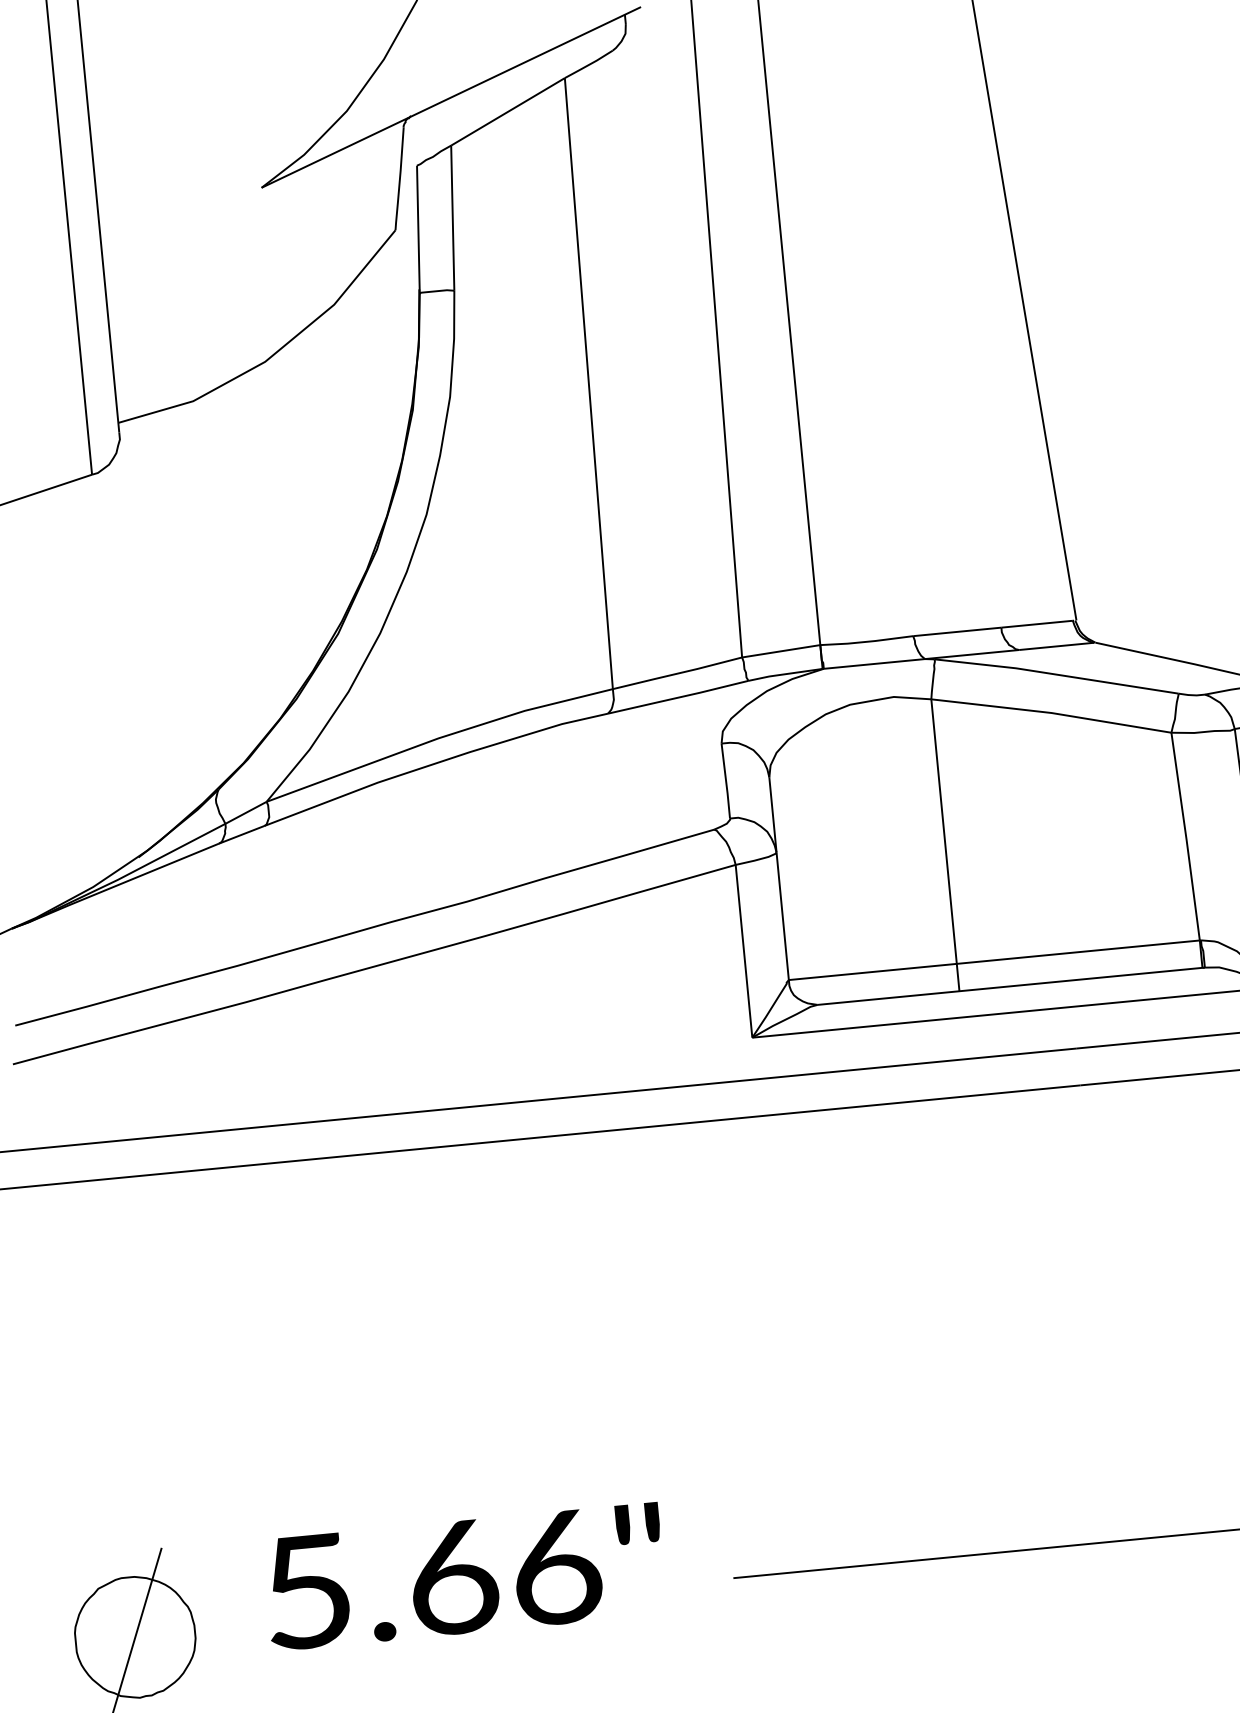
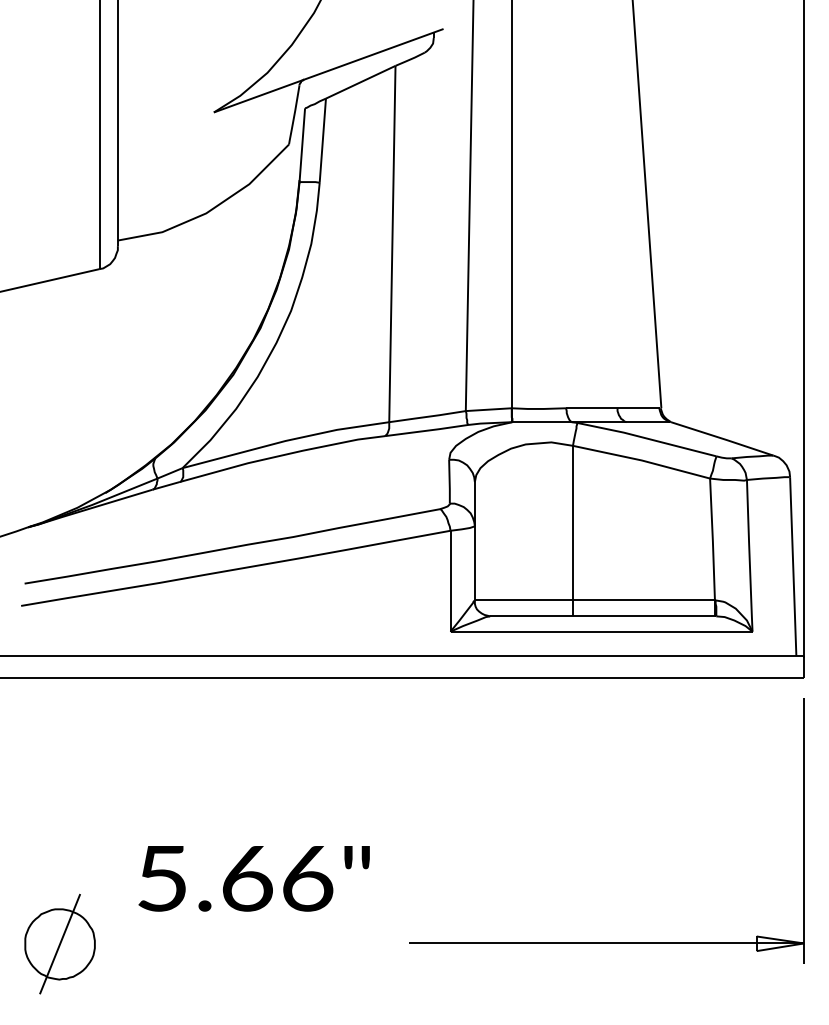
text: (463, 1576) -> (253, 878), moved

